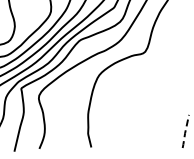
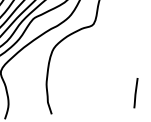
line: (185, 132) -> (135, 94), dashed -> solid

